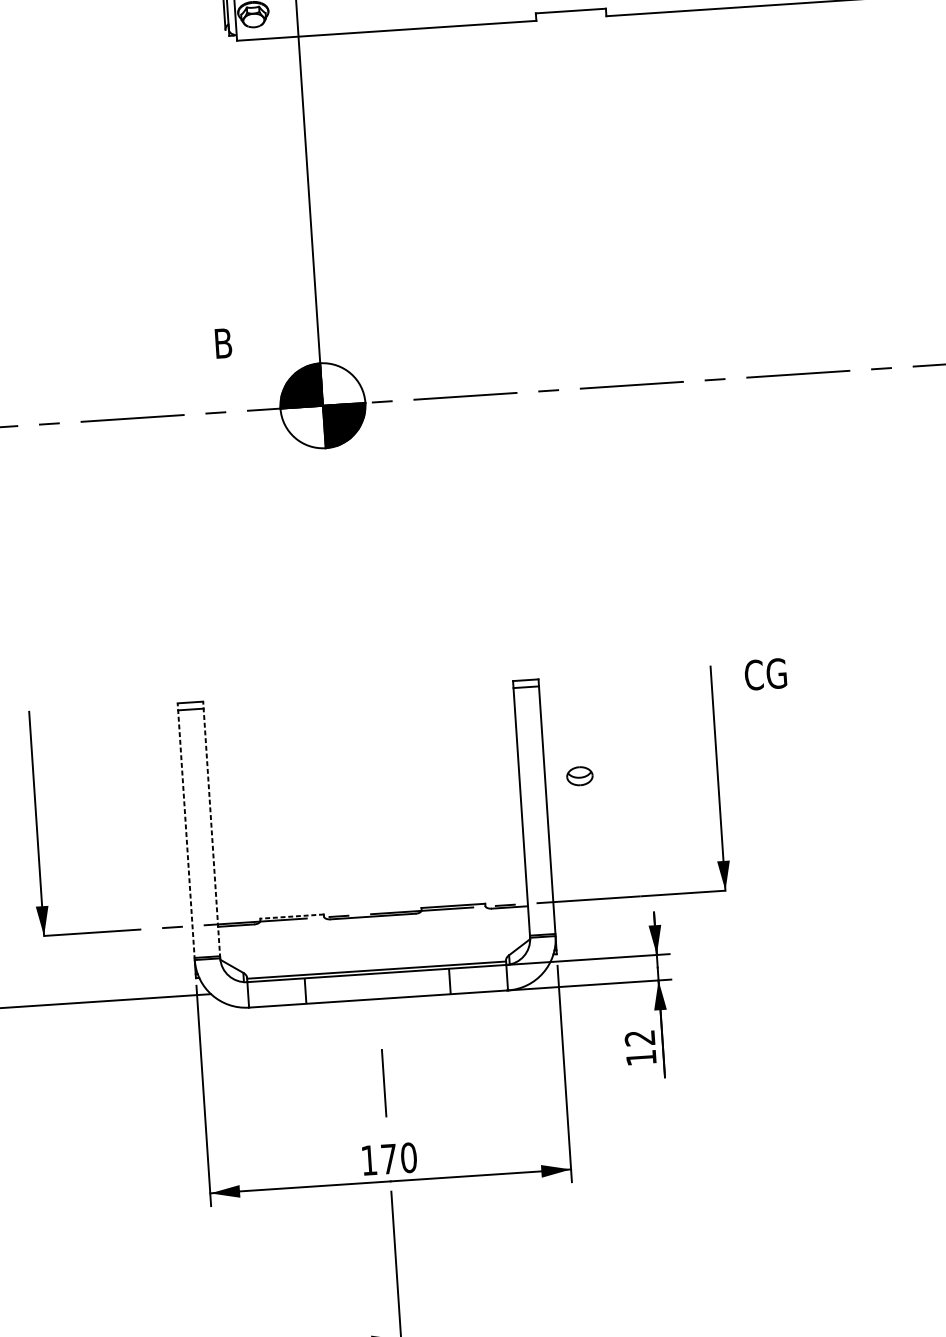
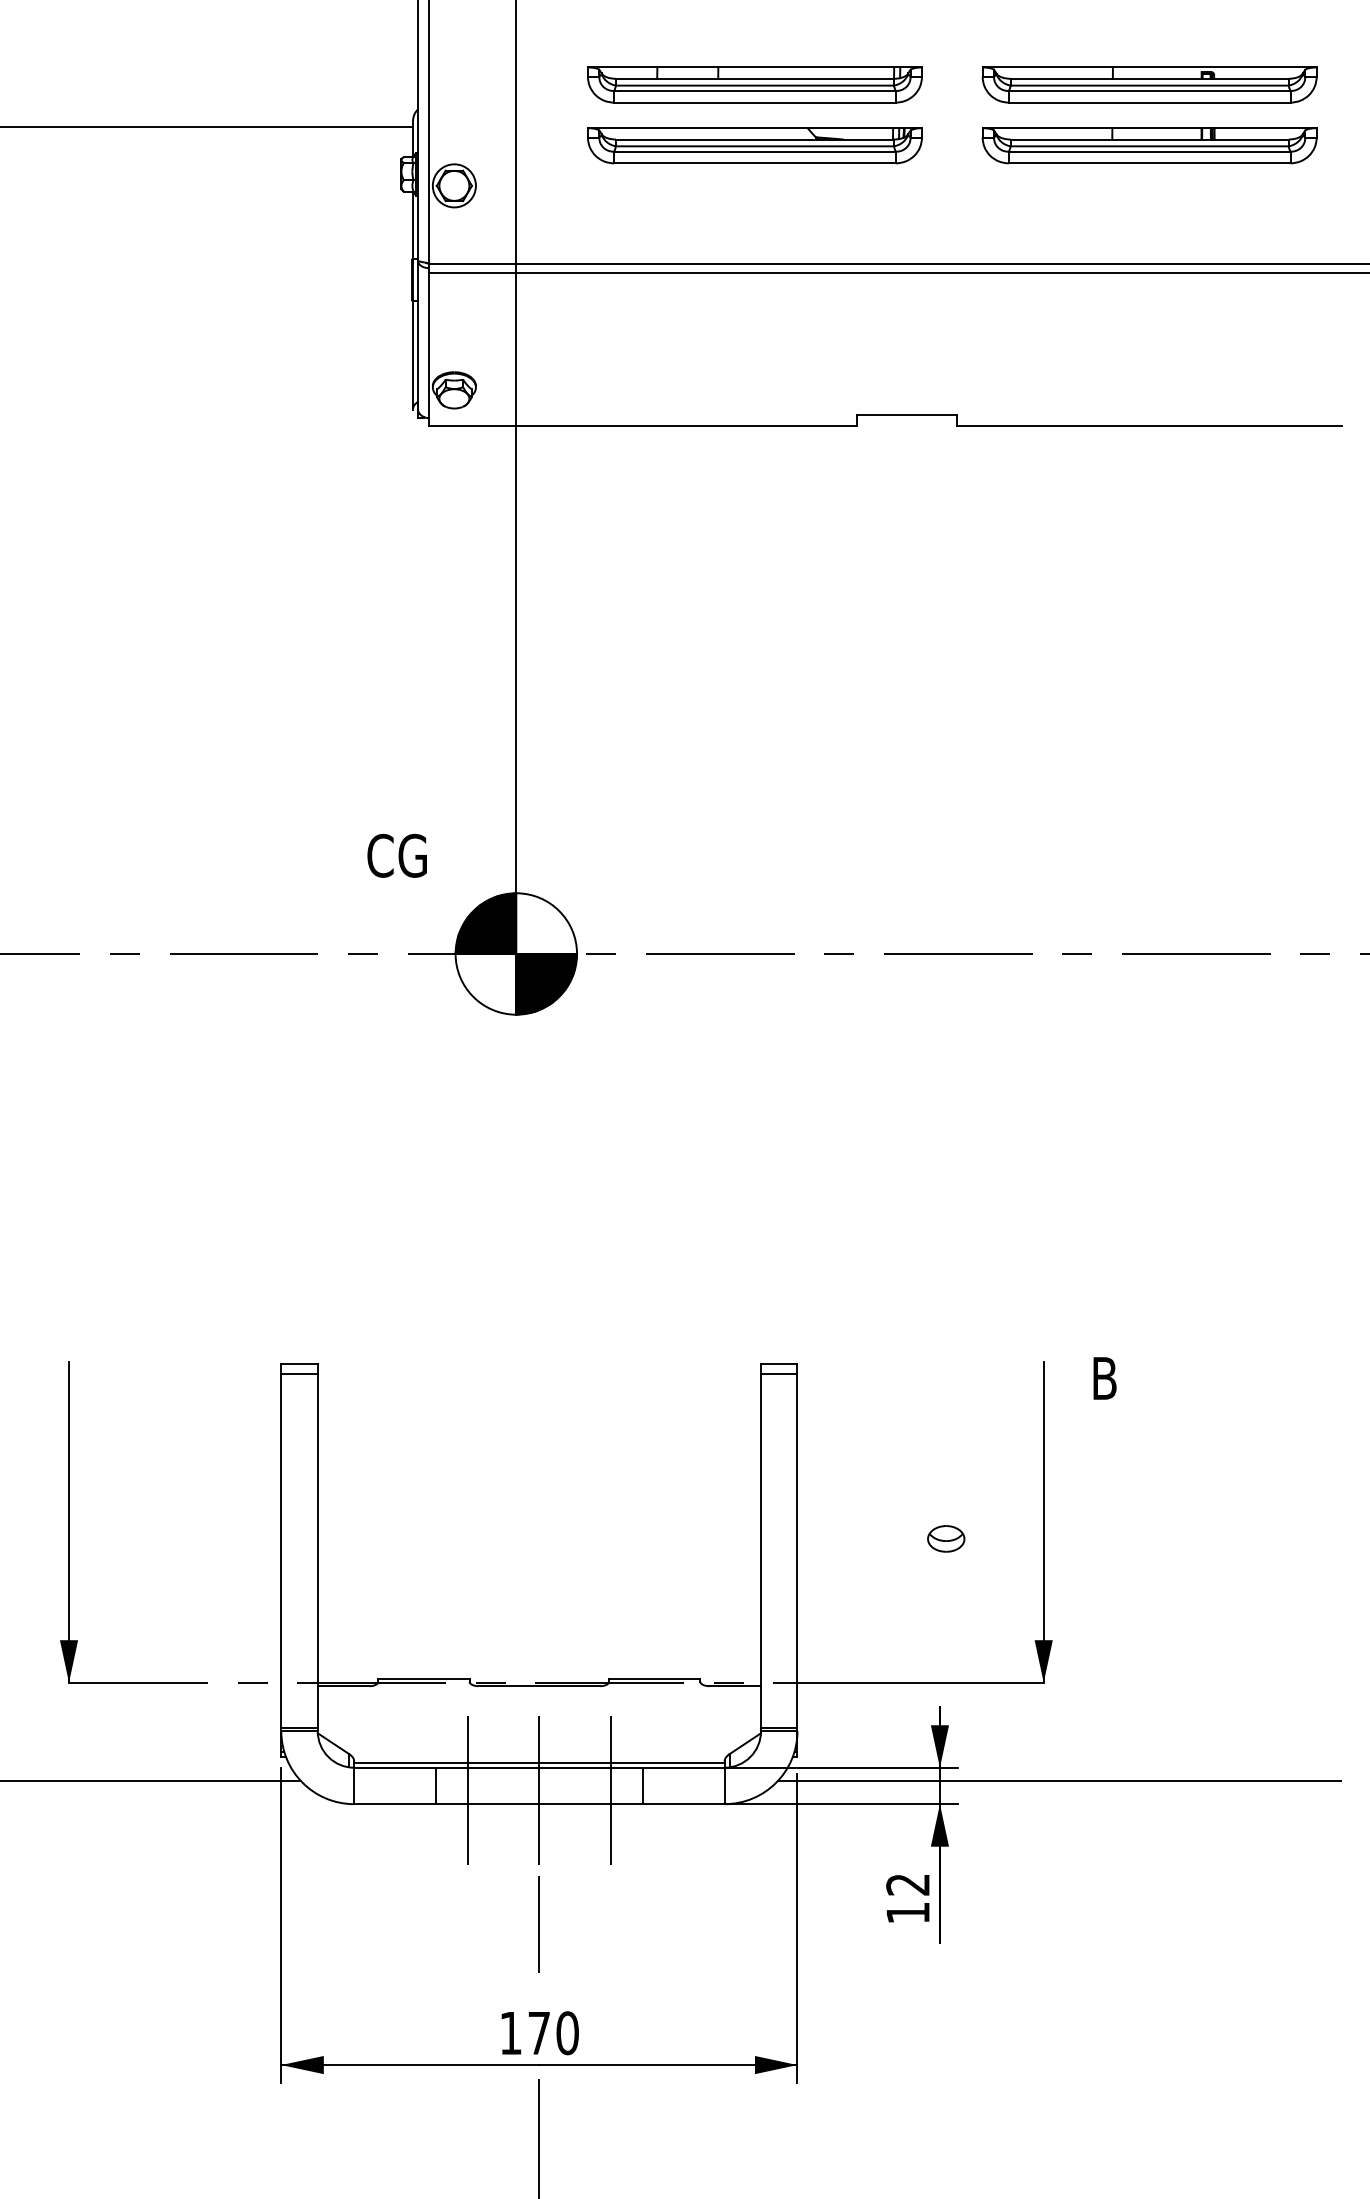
text: (234, 342) -> (396, 855), B -> CG
text: (765, 674) -> (1121, 1378), CG -> B
part: (580, 775) -> (946, 1538), moved
line: (211, 829) -> (317, 1547), dashed -> solid
line: (186, 831) -> (281, 1547), dashed -> solid
line: (292, 916) -> (424, 1678), dashed -> solid
line: (740, 959) -> (1058, 1781), added
line: (427, 982) -> (610, 1785), added
line: (377, 985) -> (539, 1785), added
line: (328, 989) -> (468, 1785), added

